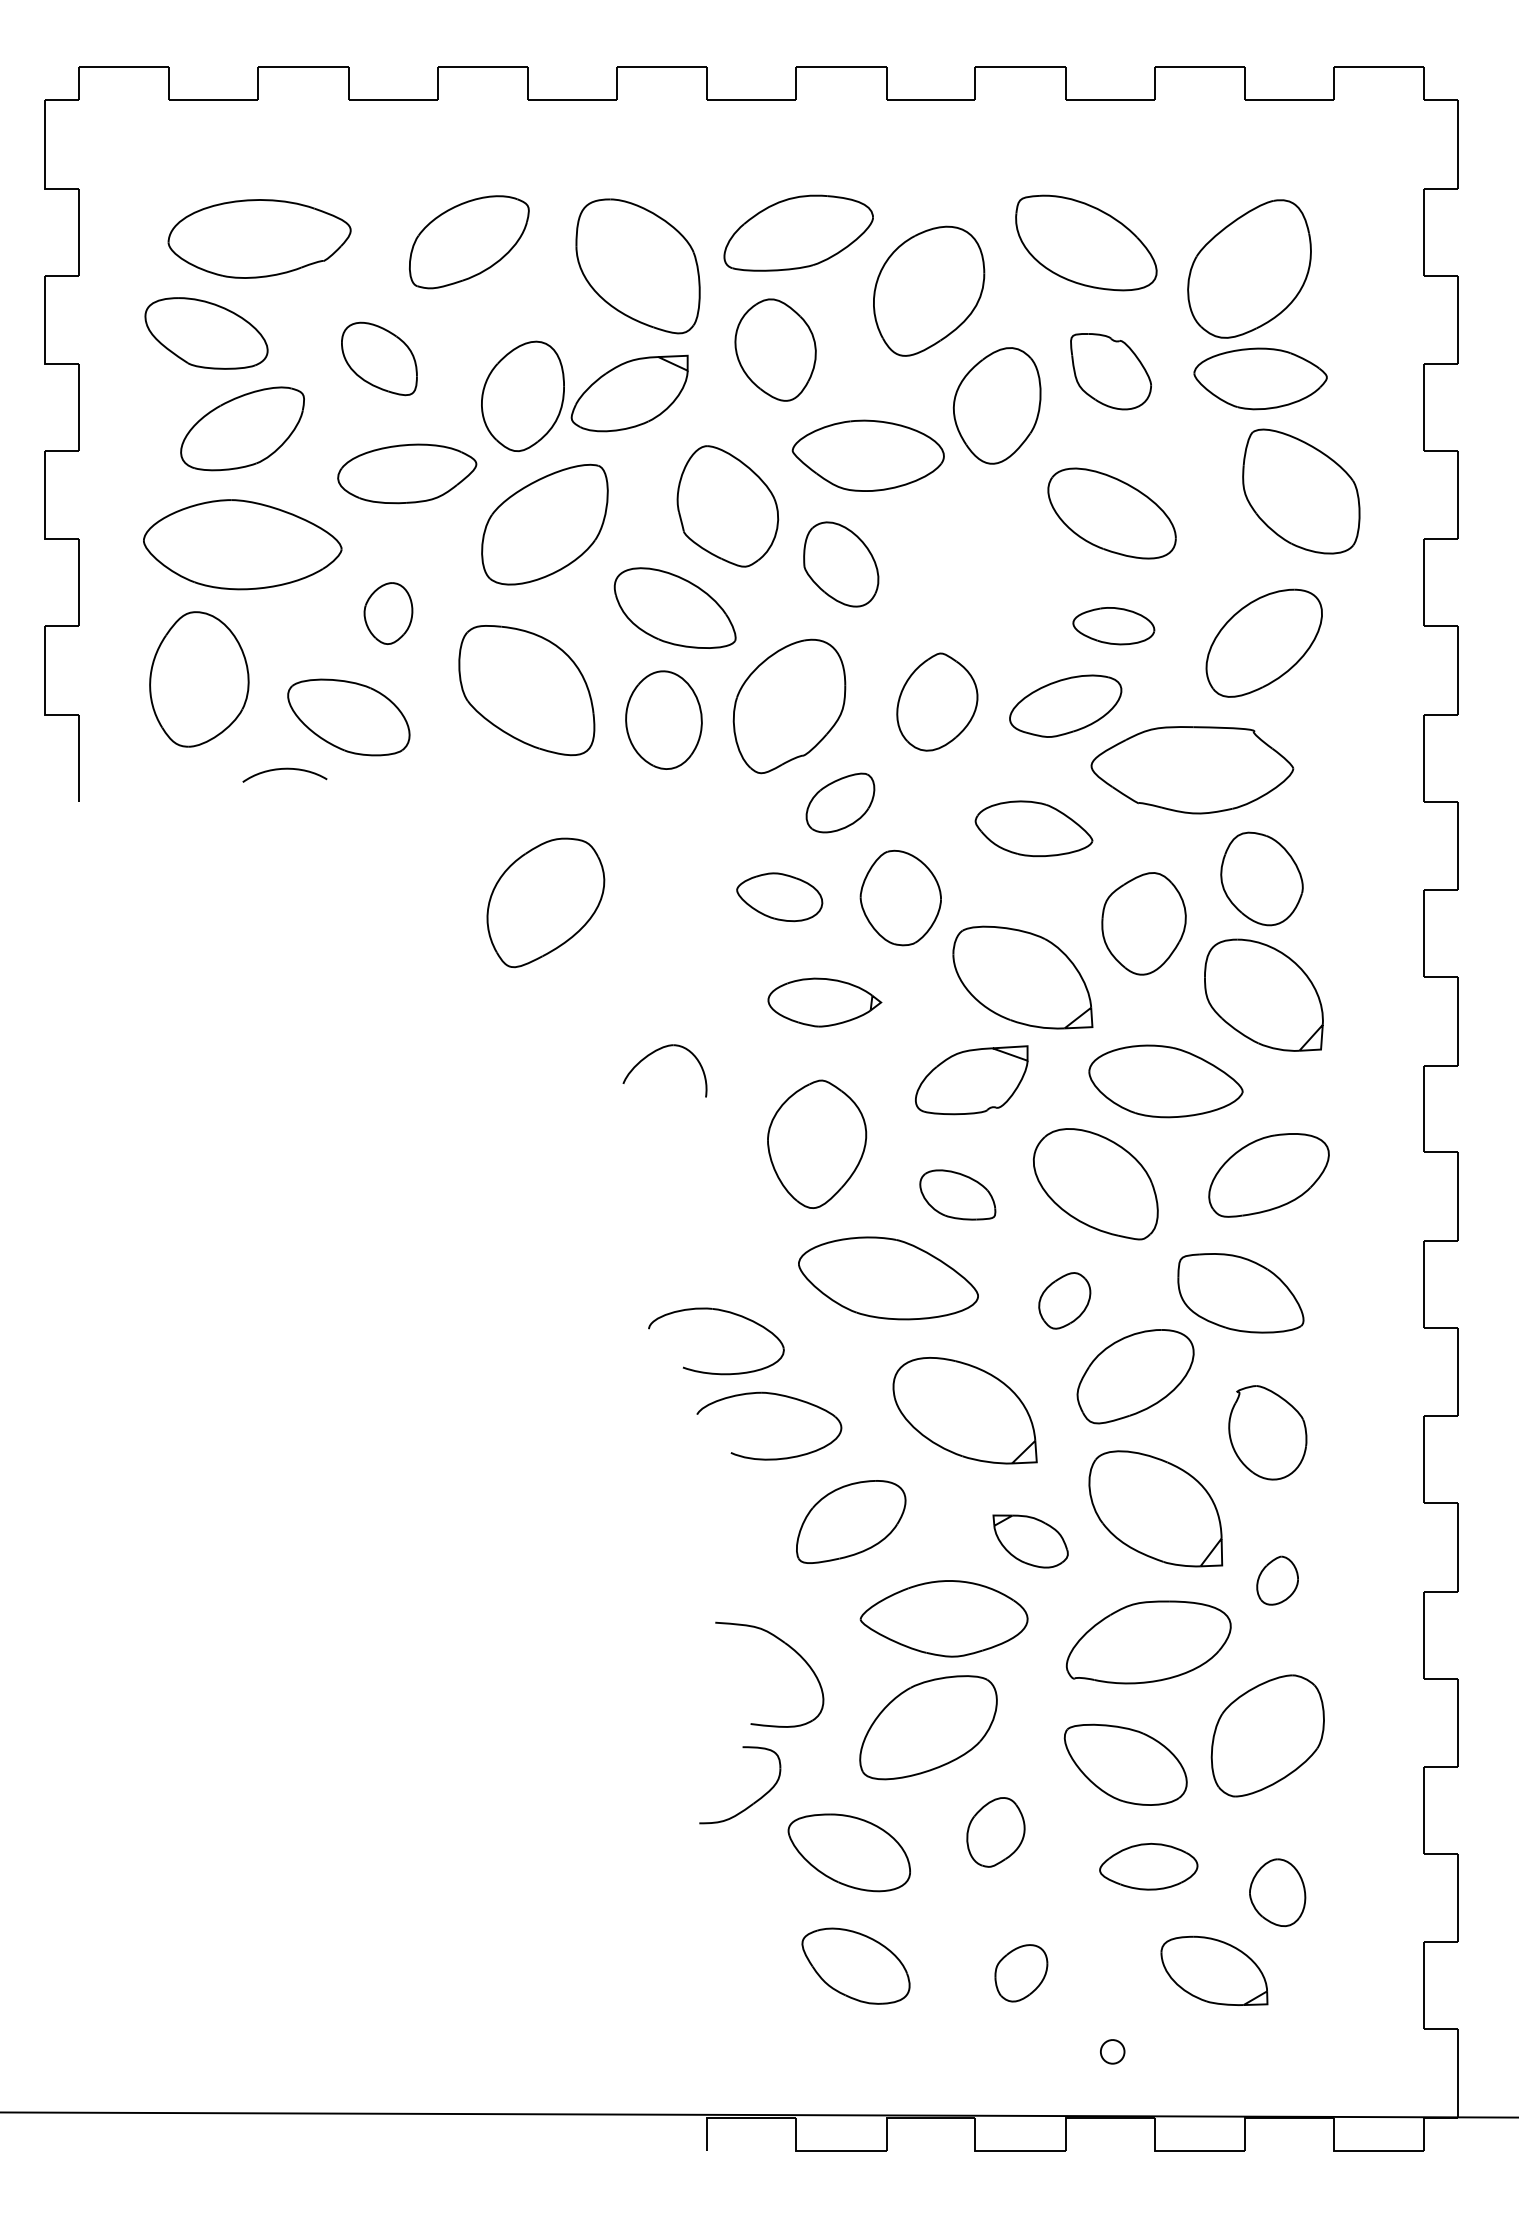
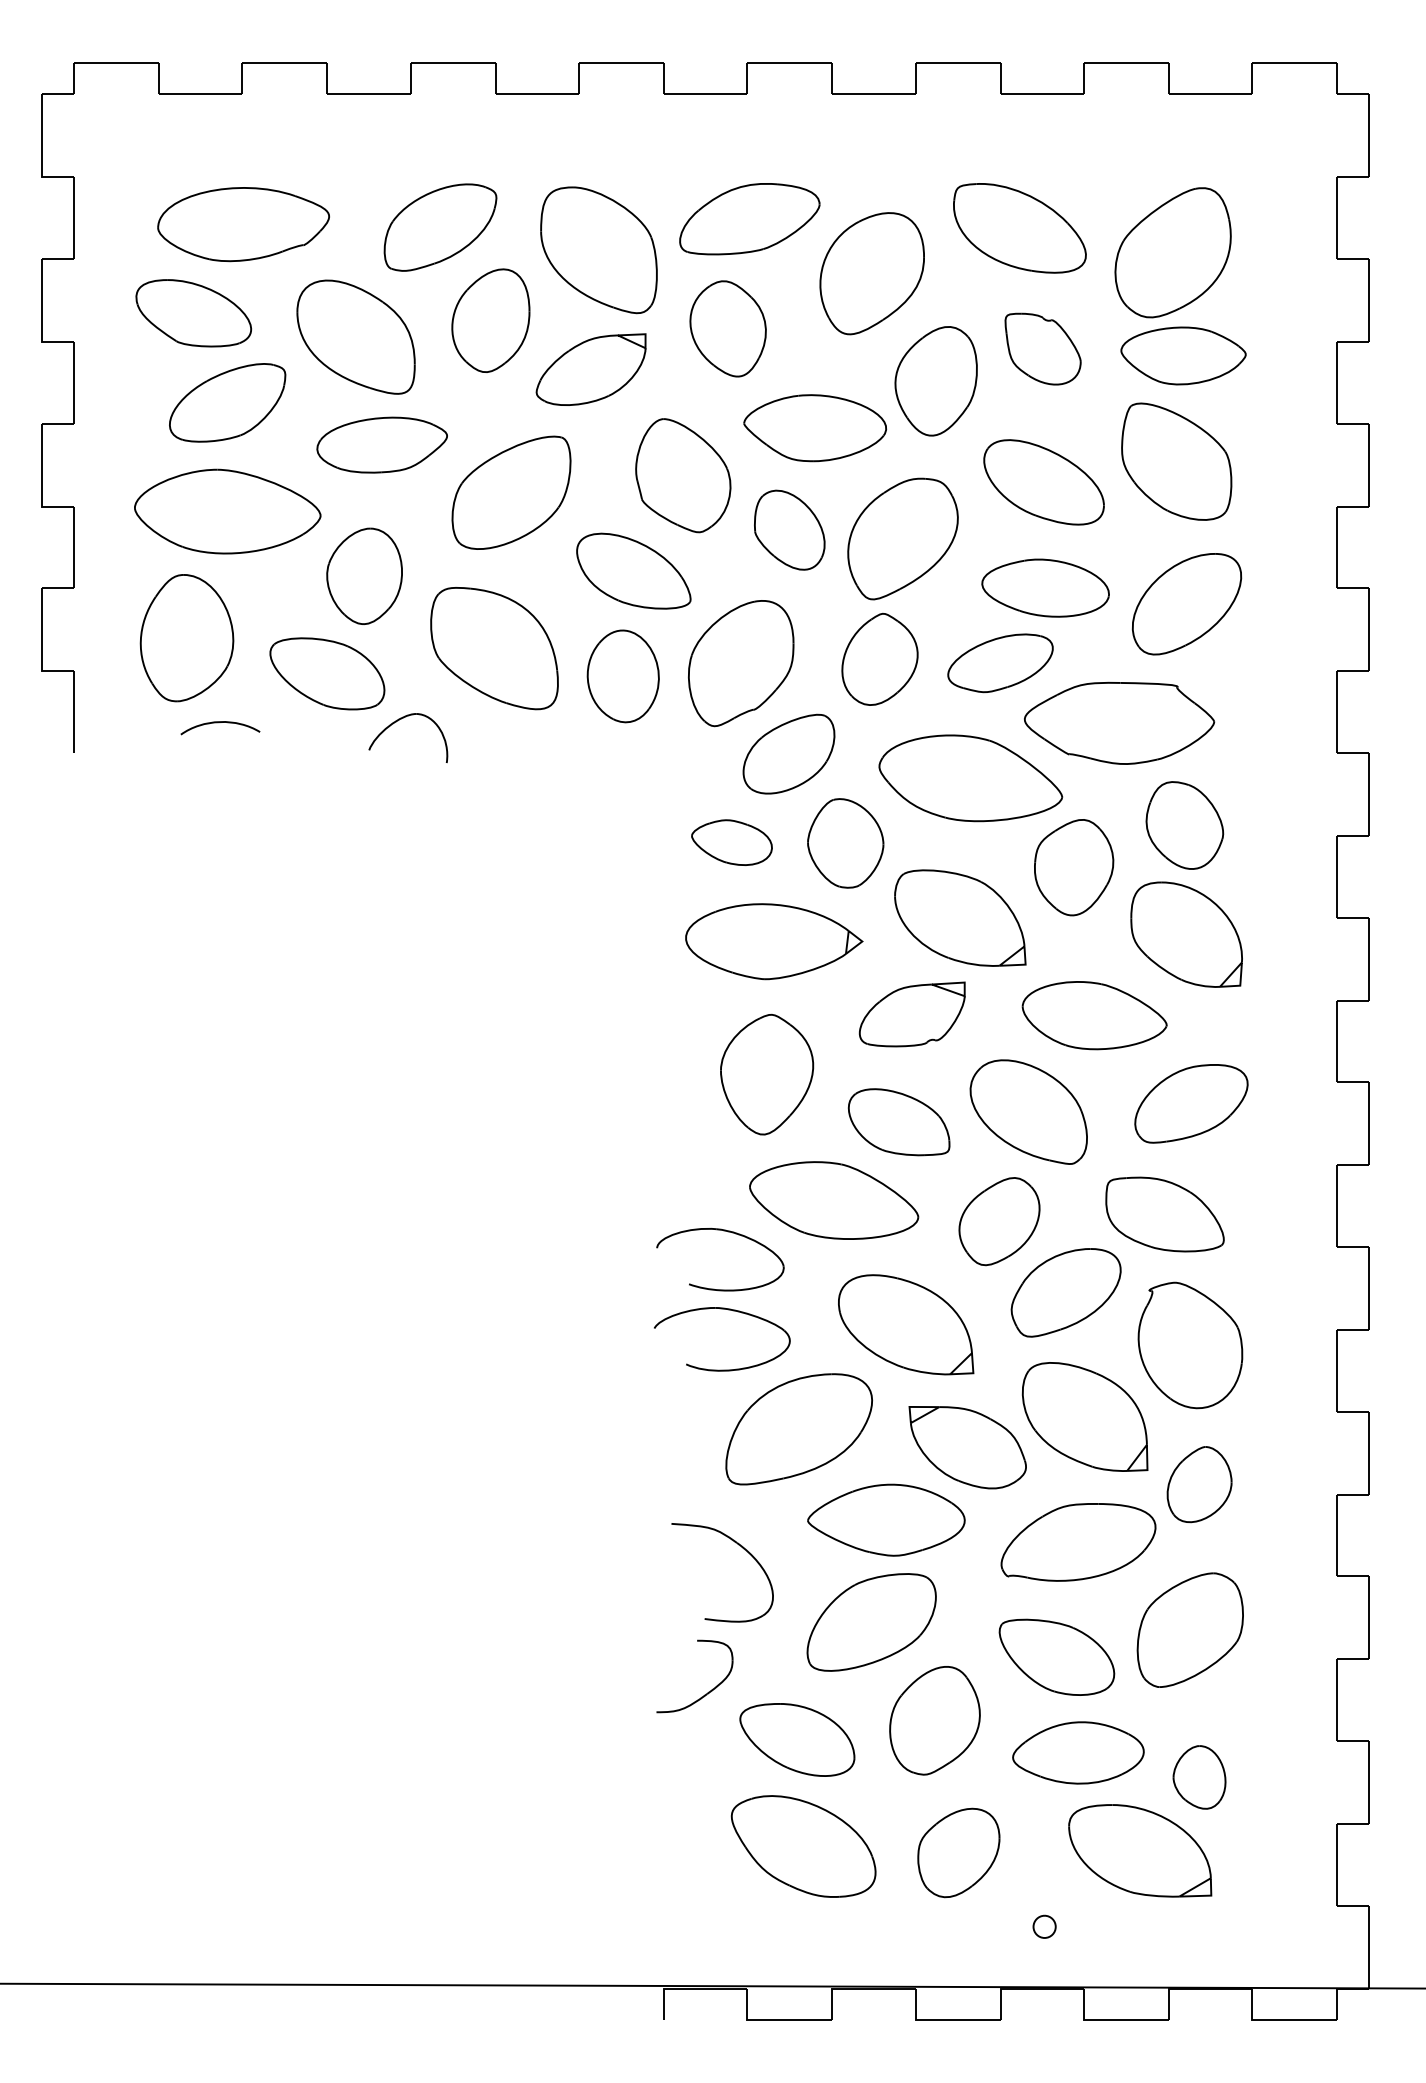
part: (379, 358) -> (356, 336), size x1.67
part: (522, 395) -> (490, 319), moved
part: (1301, 491) -> (1176, 461), moved
part: (388, 613) -> (364, 576), size x1.67
part: (1113, 625) -> (1045, 587), size x1.67
curve: (284, 769) -> (220, 722), moved
part: (840, 802) -> (789, 753), size x1.43
part: (1033, 828) -> (970, 778), size x1.67
part: (545, 902) -> (902, 538), moved
part: (824, 1002) -> (774, 941), size x1.67
part: (655, 1052) -> (399, 720), moved
part: (957, 1194) -> (898, 1121), size x1.43
part: (1064, 1300) -> (999, 1221), size x1.67
part: (720, 1311) -> (724, 1231), moved
part: (1267, 1432) -> (1190, 1345), size x1.43
part: (850, 1521) -> (798, 1428), size x1.43
part: (1030, 1541) -> (967, 1447), size x1.67
part: (1277, 1580) -> (1199, 1484), size x1.67
part: (995, 1832) -> (934, 1720), size x1.67
part: (1148, 1866) -> (1078, 1752), size x1.43
part: (855, 1965) -> (803, 1845), size x1.43
part: (1214, 1970) -> (1140, 1850), size x1.43
part: (1021, 1973) -> (959, 1853), size x1.67

